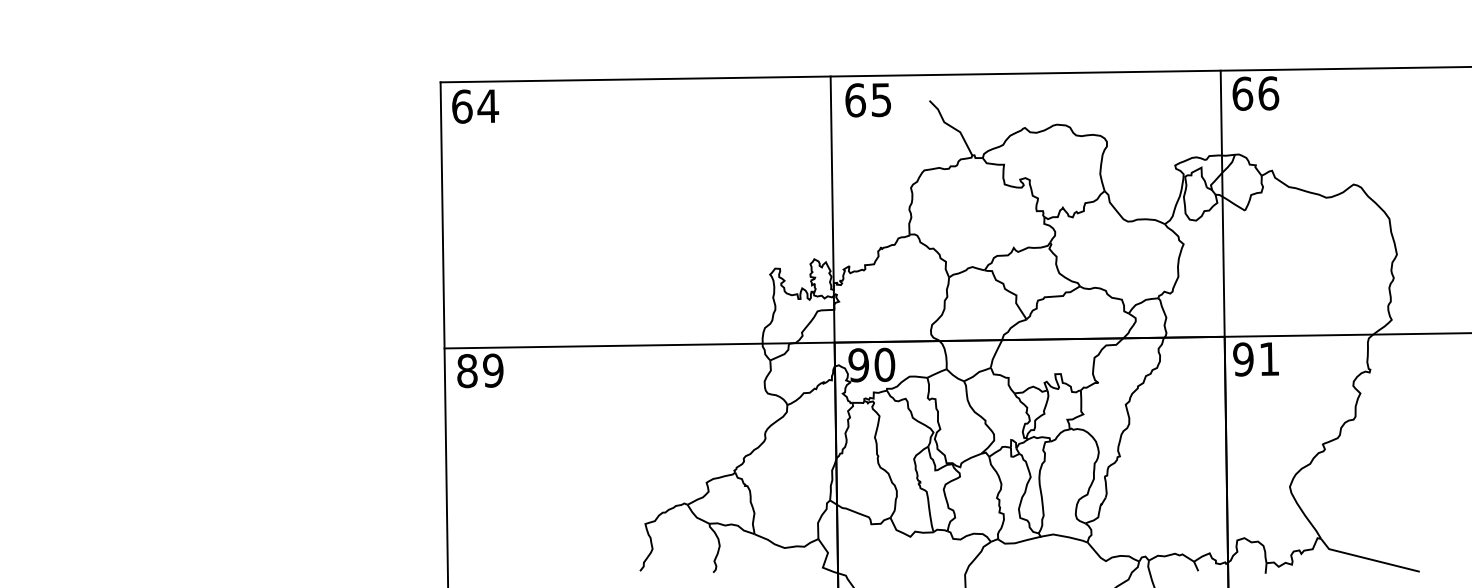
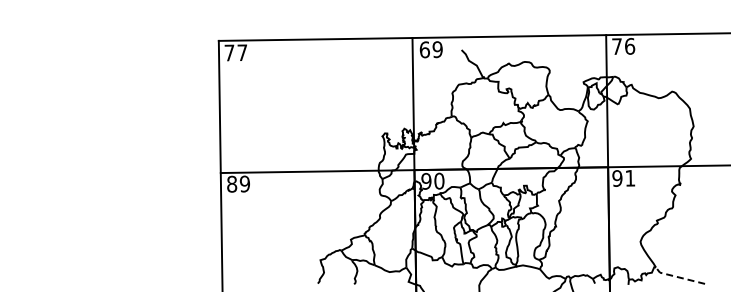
text: (1243, 93) -> (617, 46), 66 -> 76
text: (881, 99) -> (437, 49), 65 -> 69
text: (474, 105) -> (235, 52), 64 -> 77
line: (1366, 558) -> (678, 277), solid -> dashed

